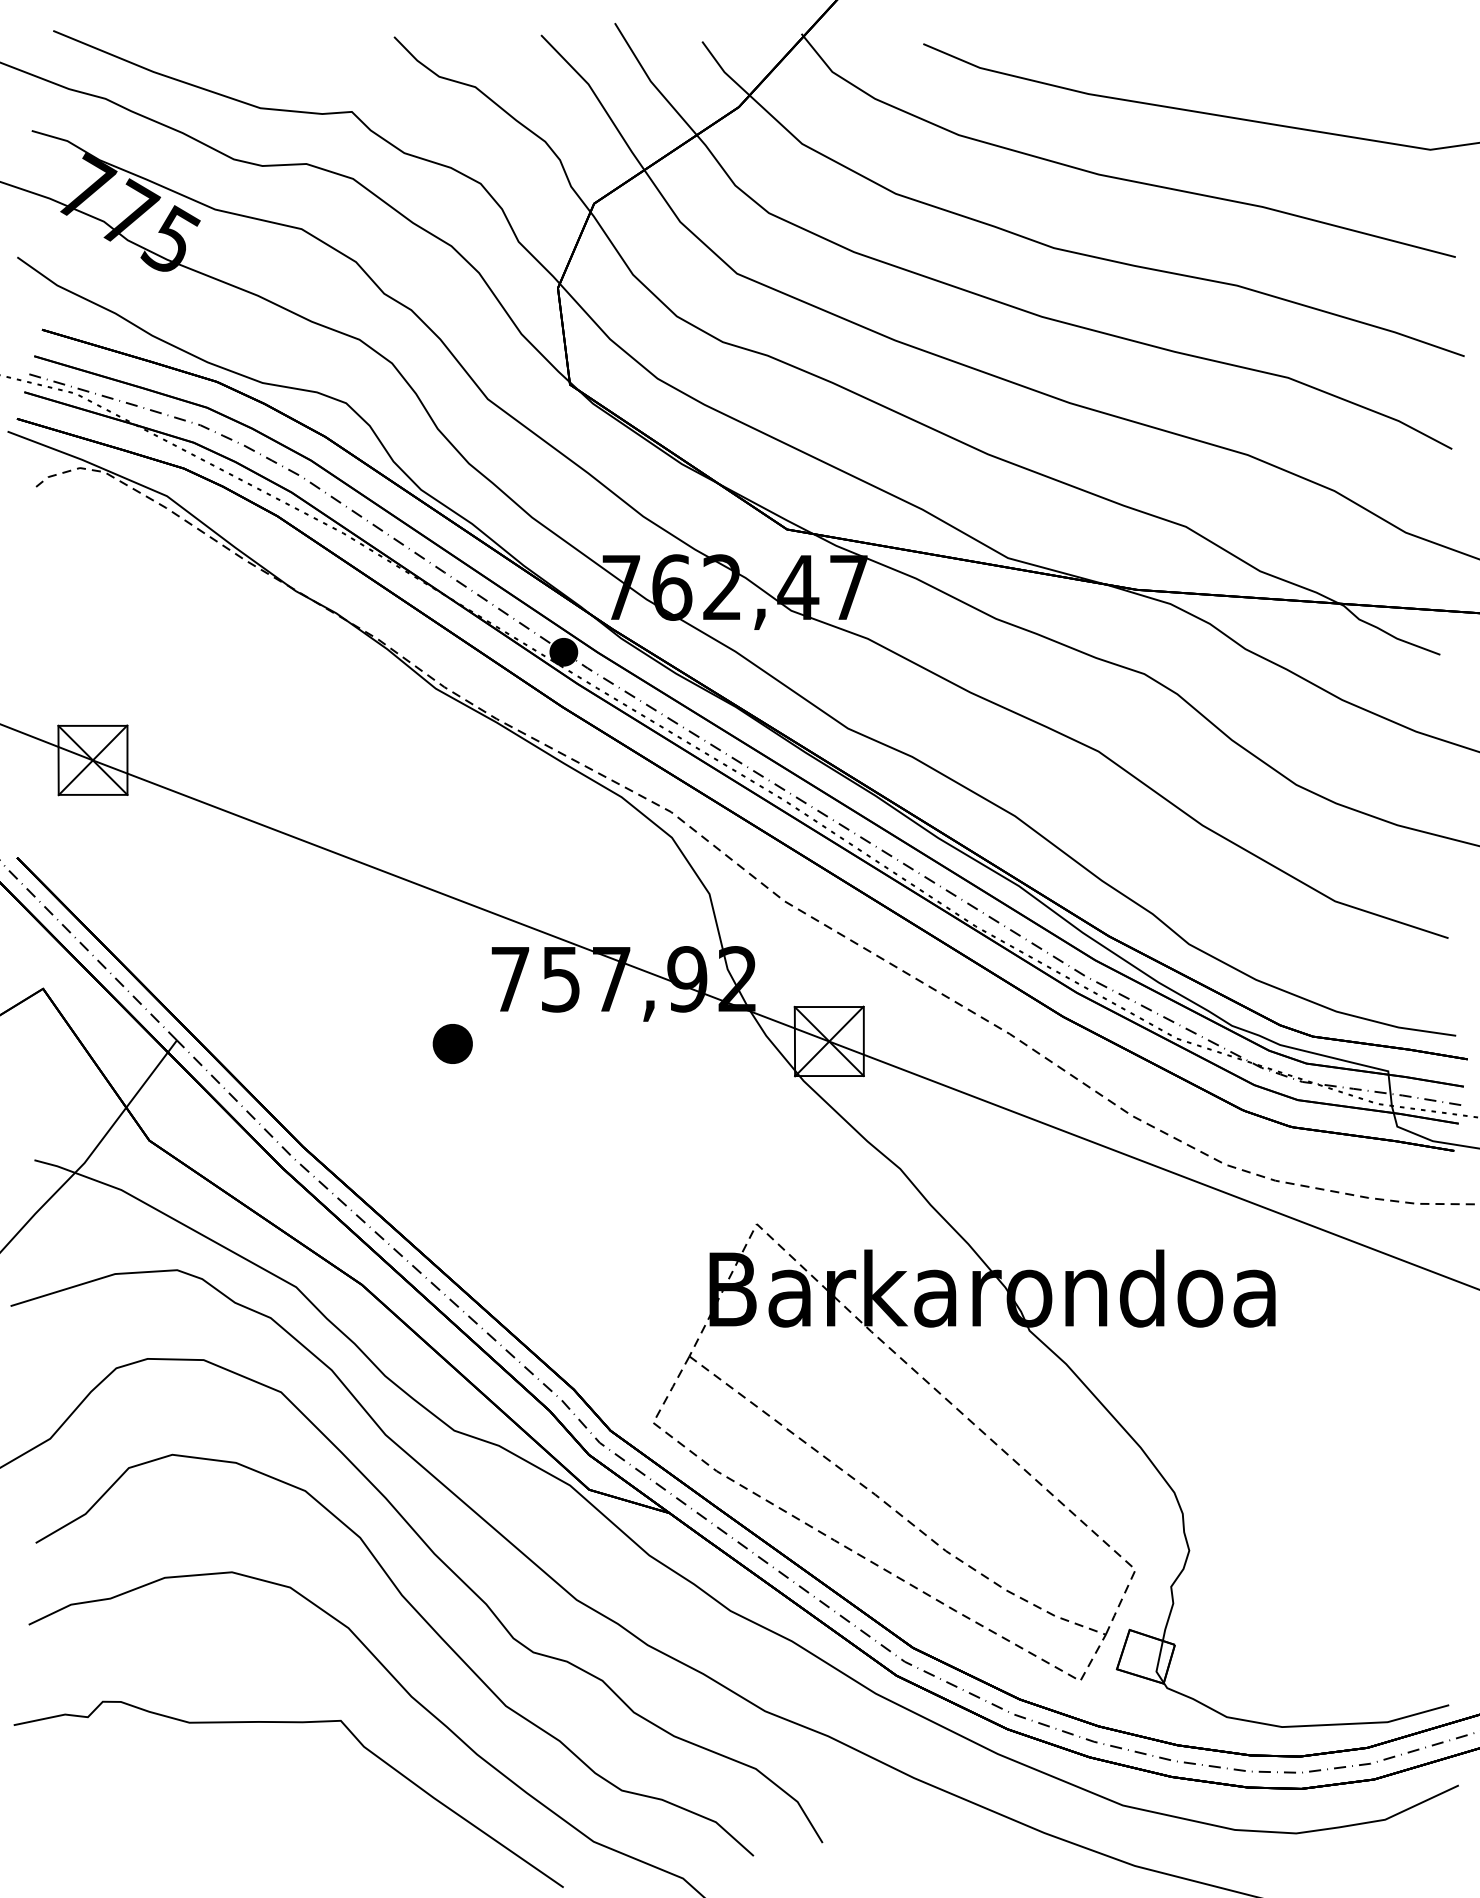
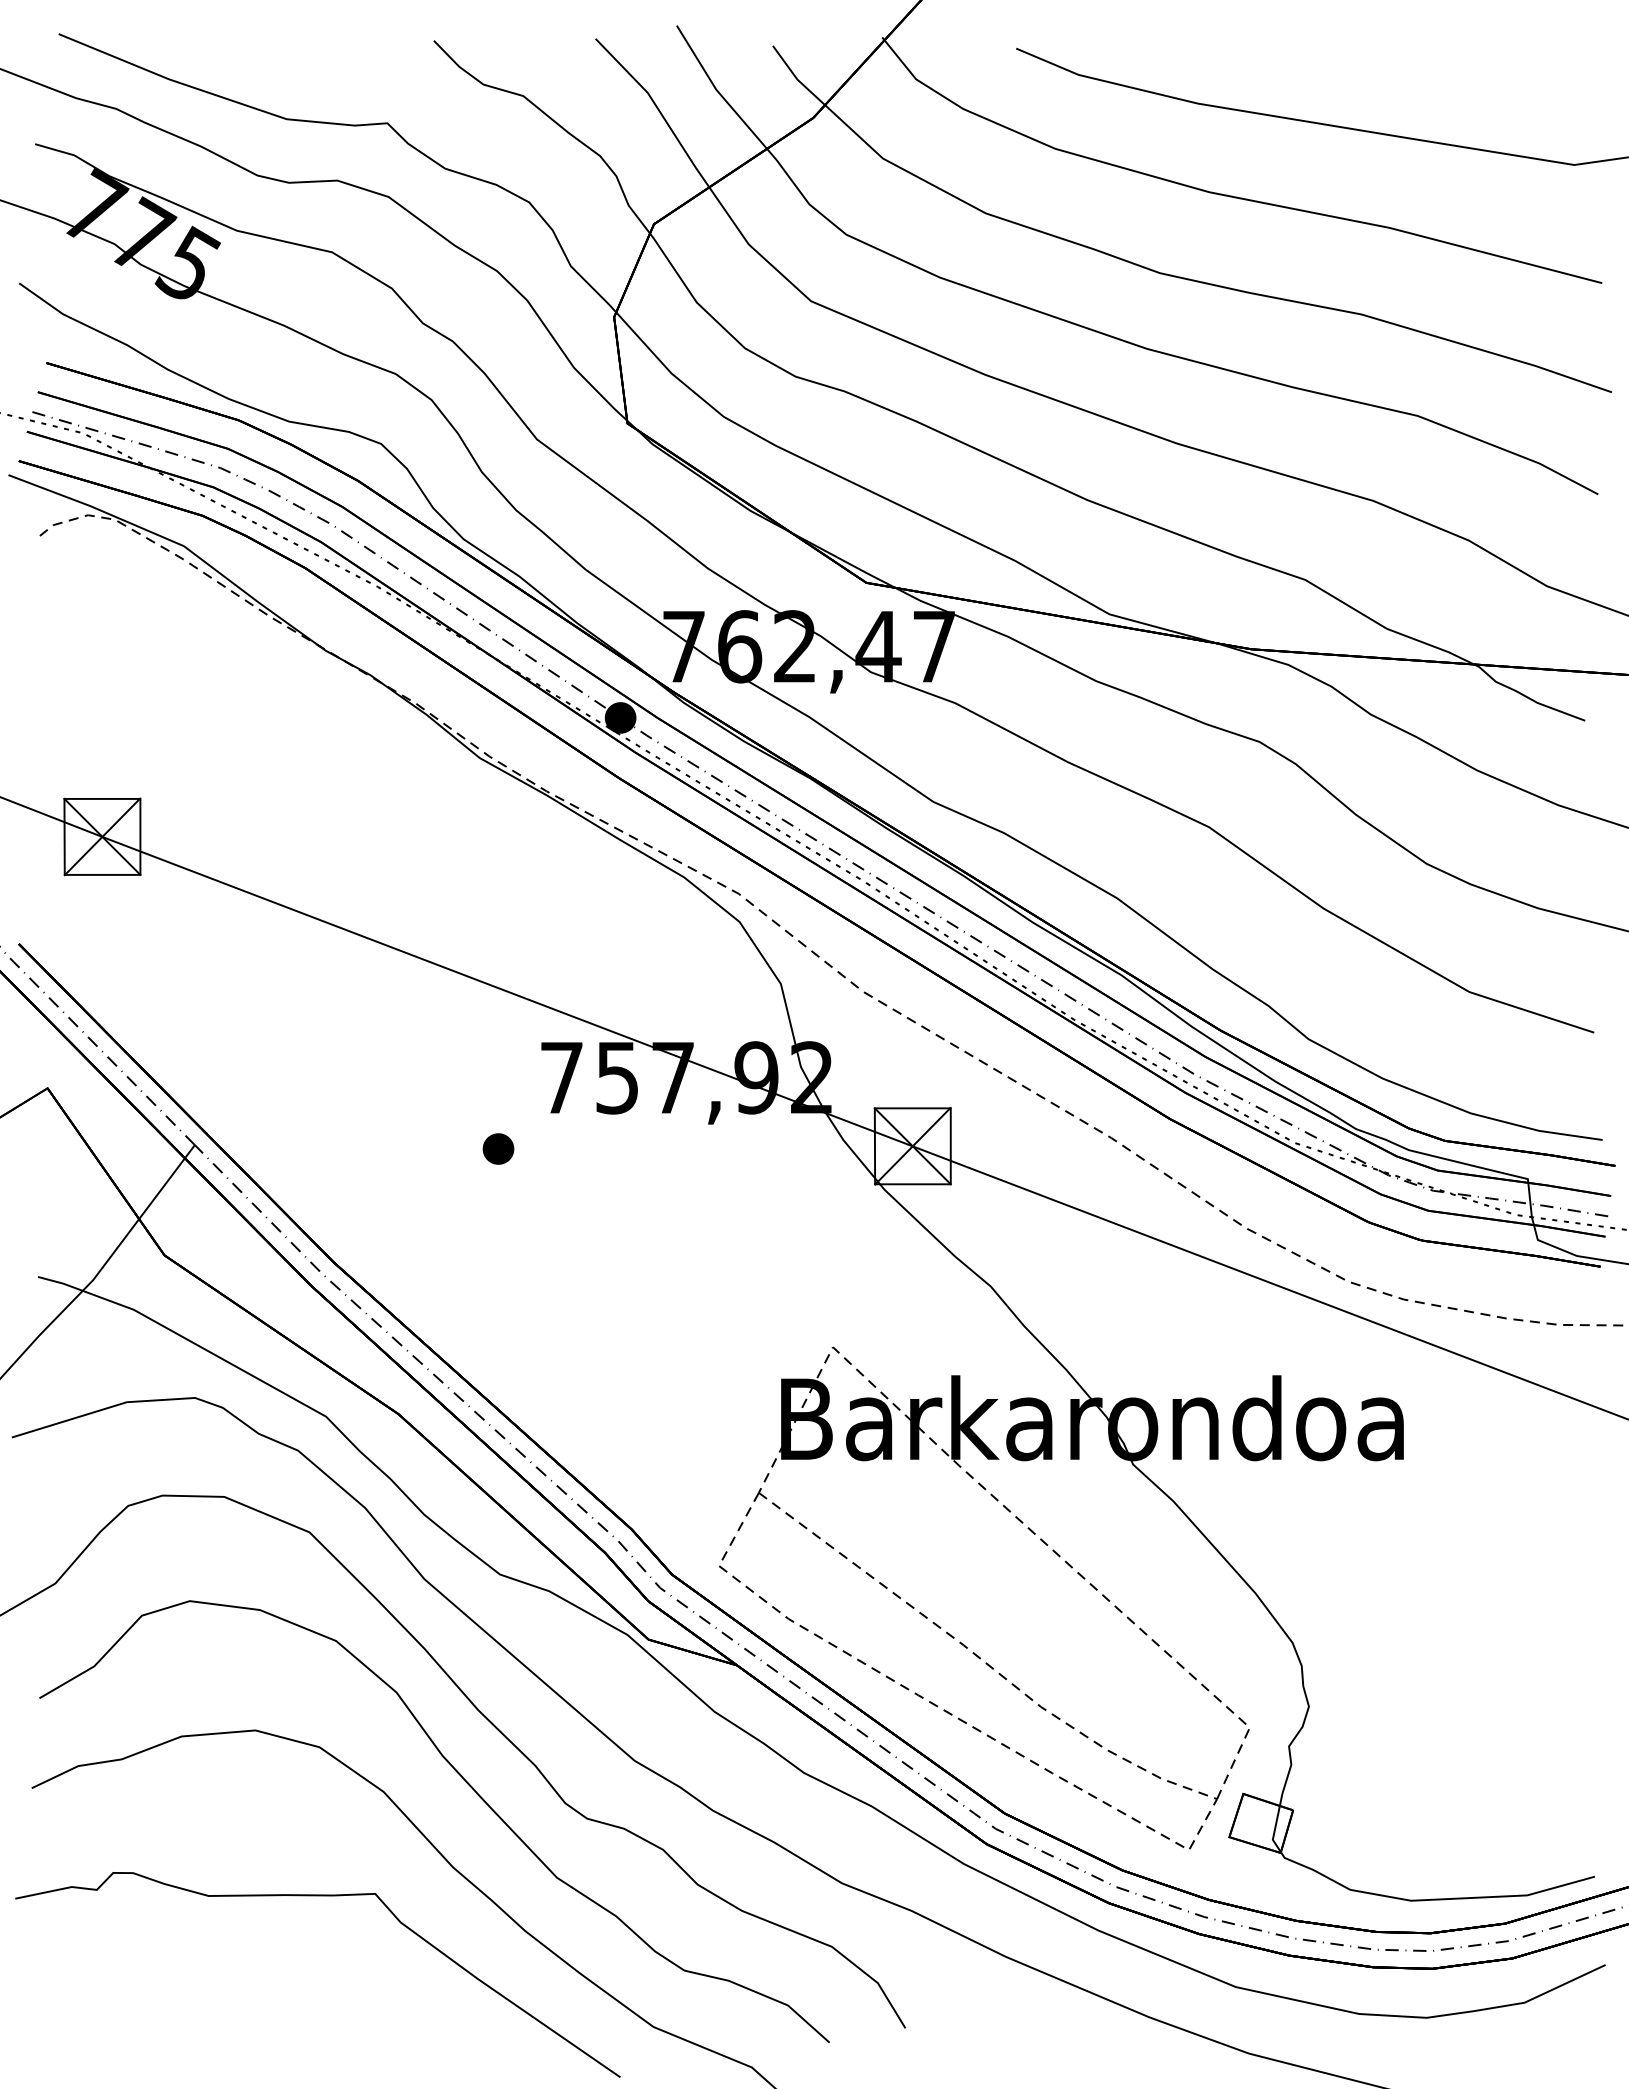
part: (452, 1043) -> (498, 1148), size x0.71

